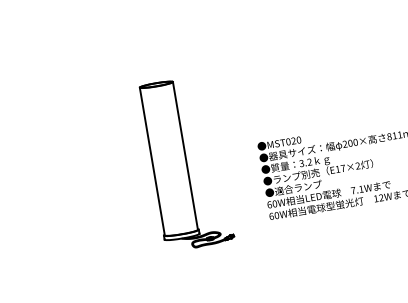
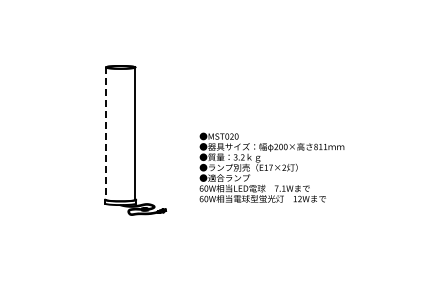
line: (152, 162) -> (105, 134), solid -> dashed

